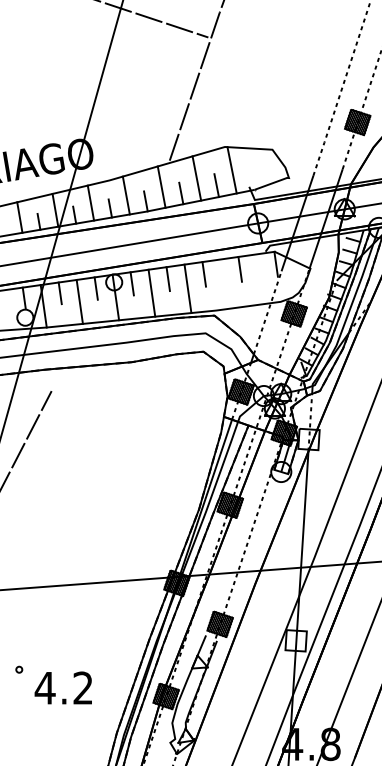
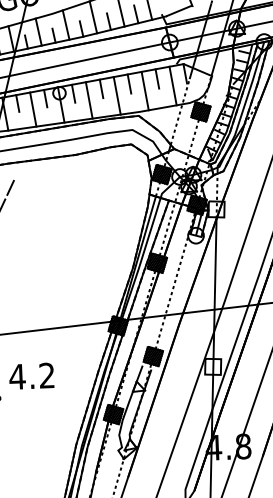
line: (259, 279) -> (172, 86), added
line: (223, 284) -> (144, 91), added
text: (62, 687) -> (30, 375), moved

